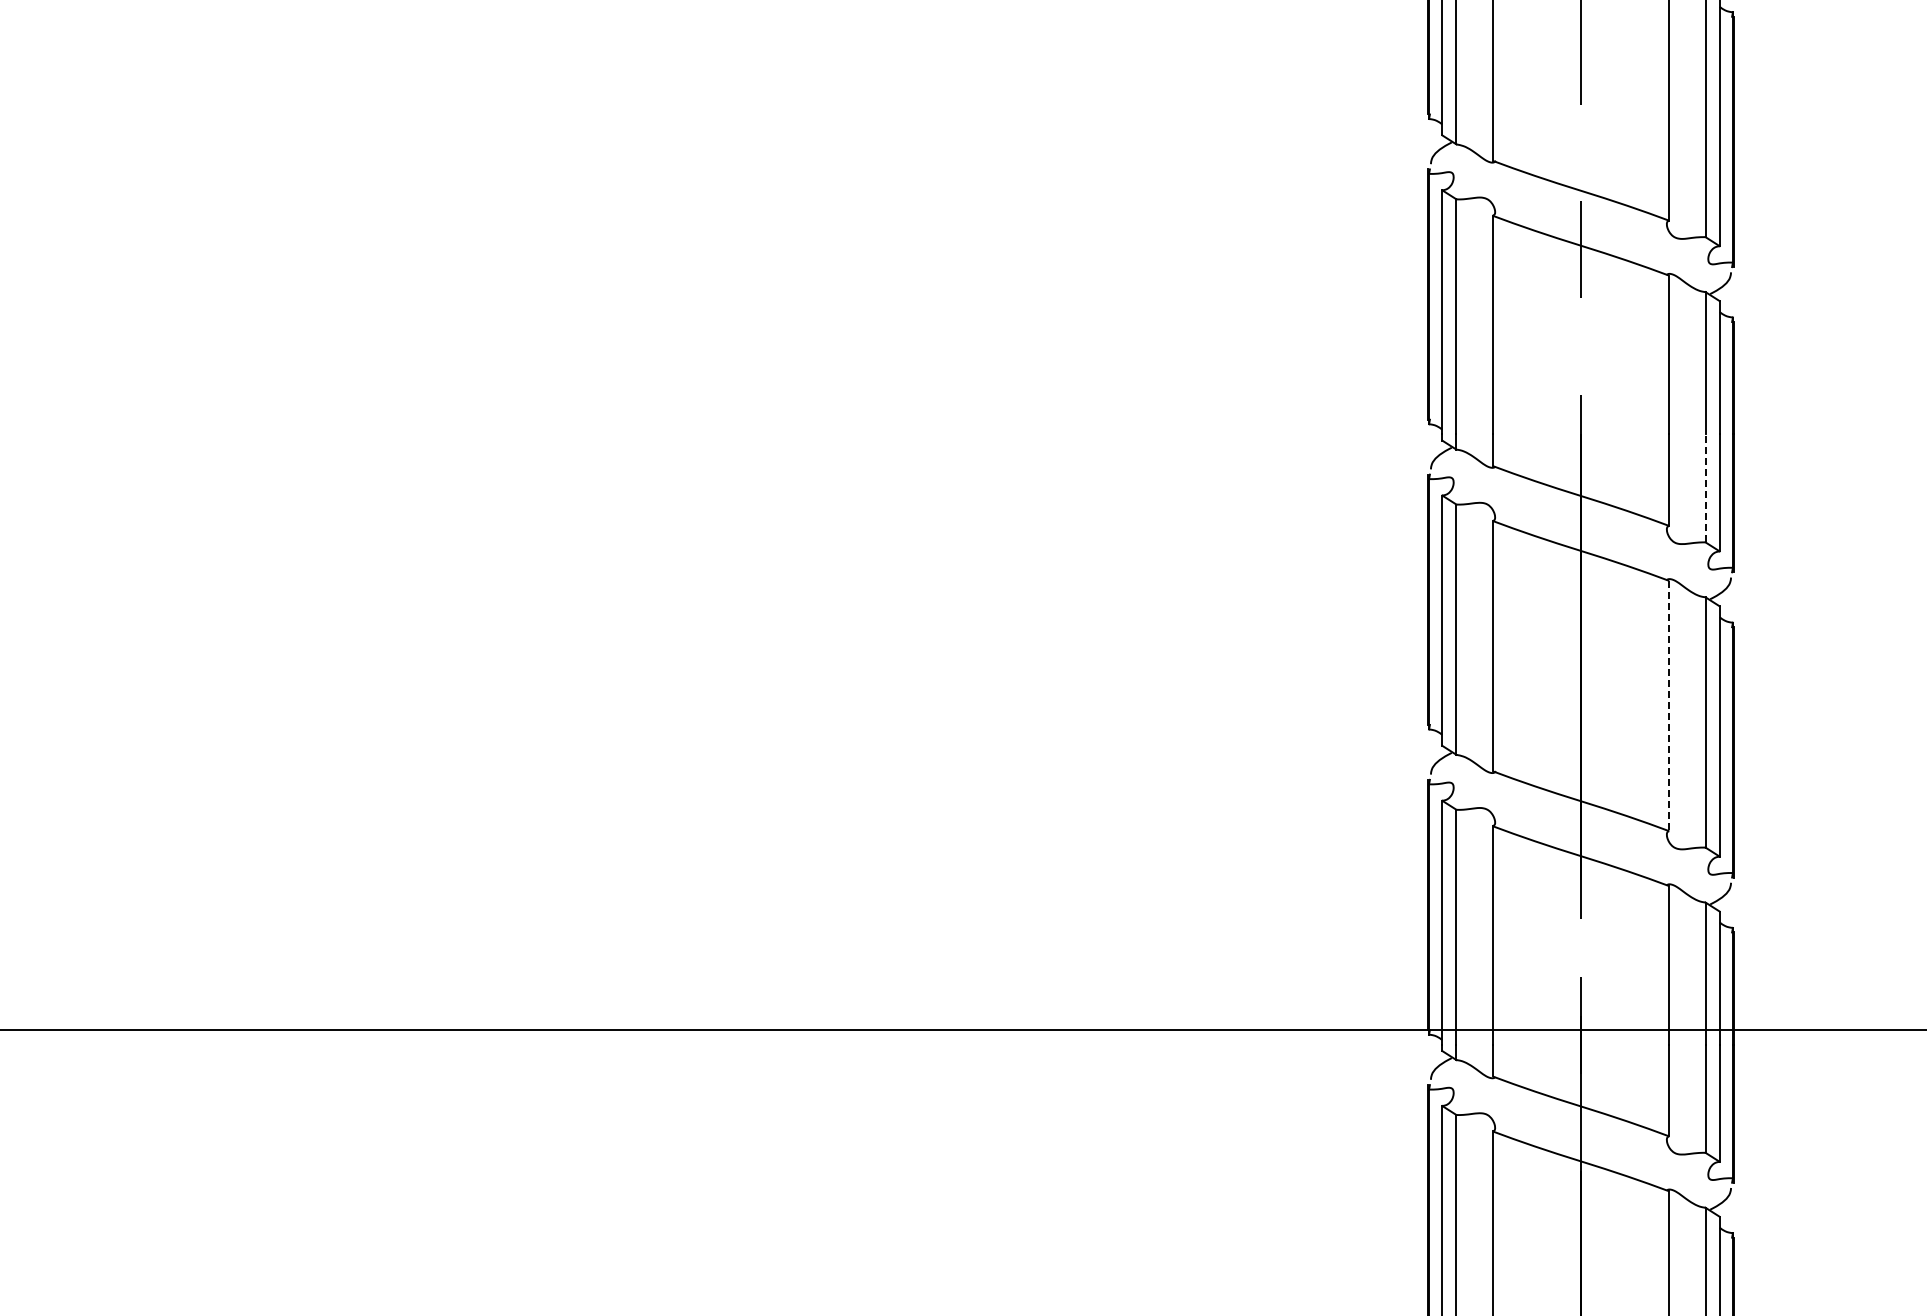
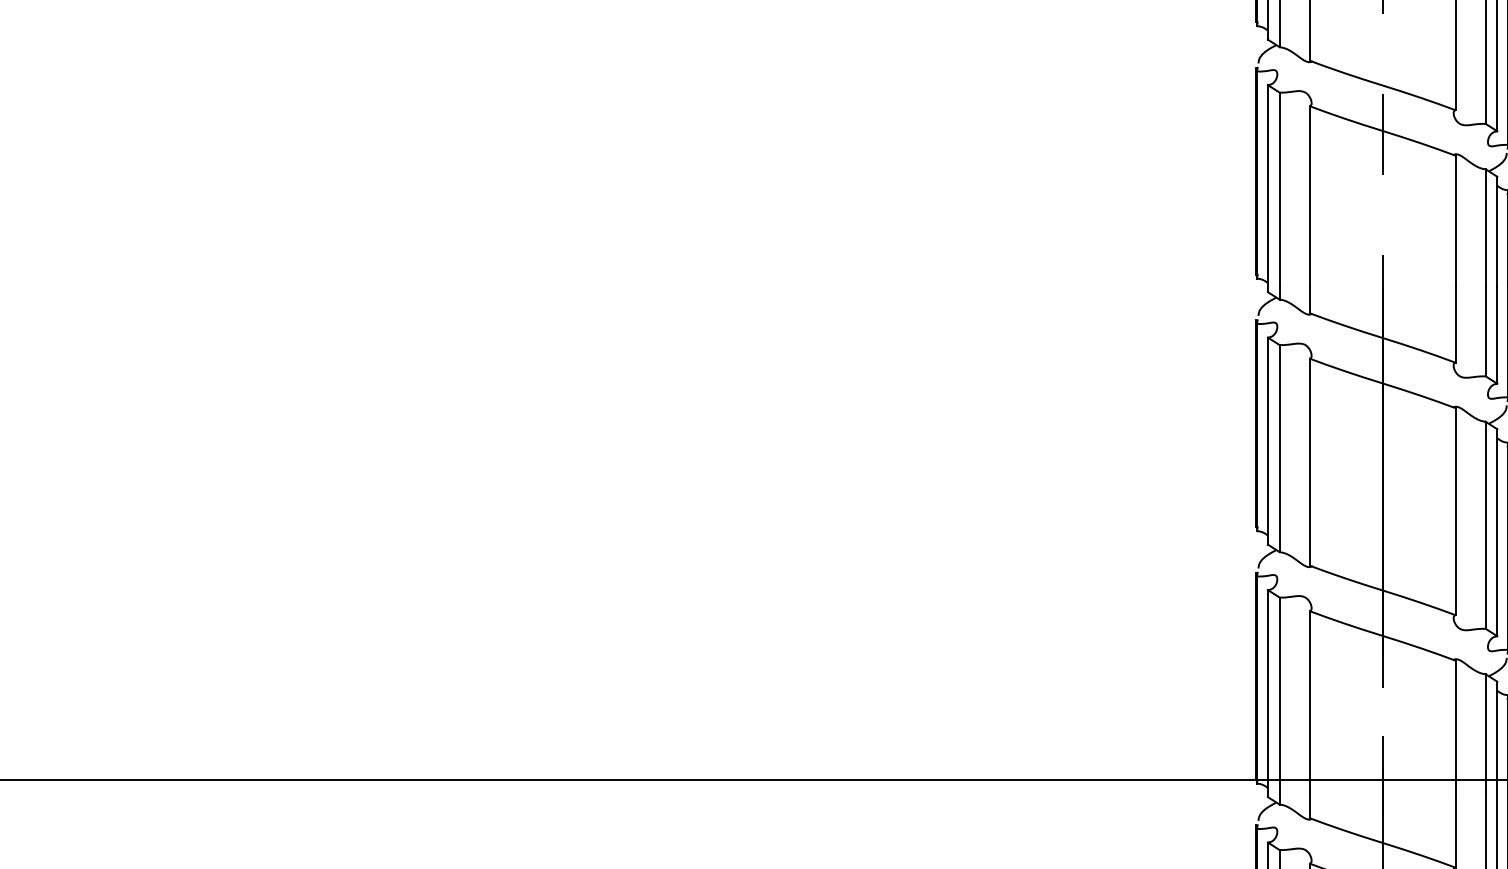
line: (1705, 487) -> (1485, 330), dashed -> solid
line: (1669, 706) -> (1455, 512), dashed -> solid

